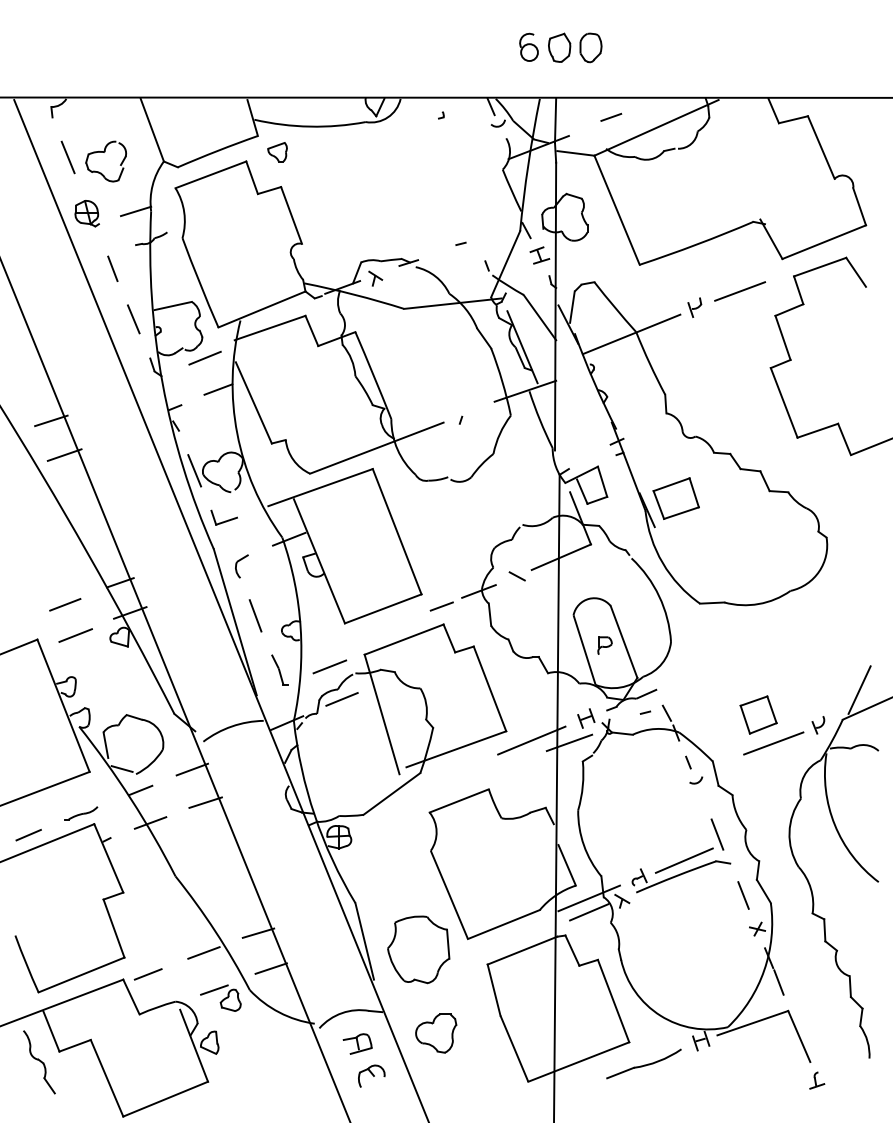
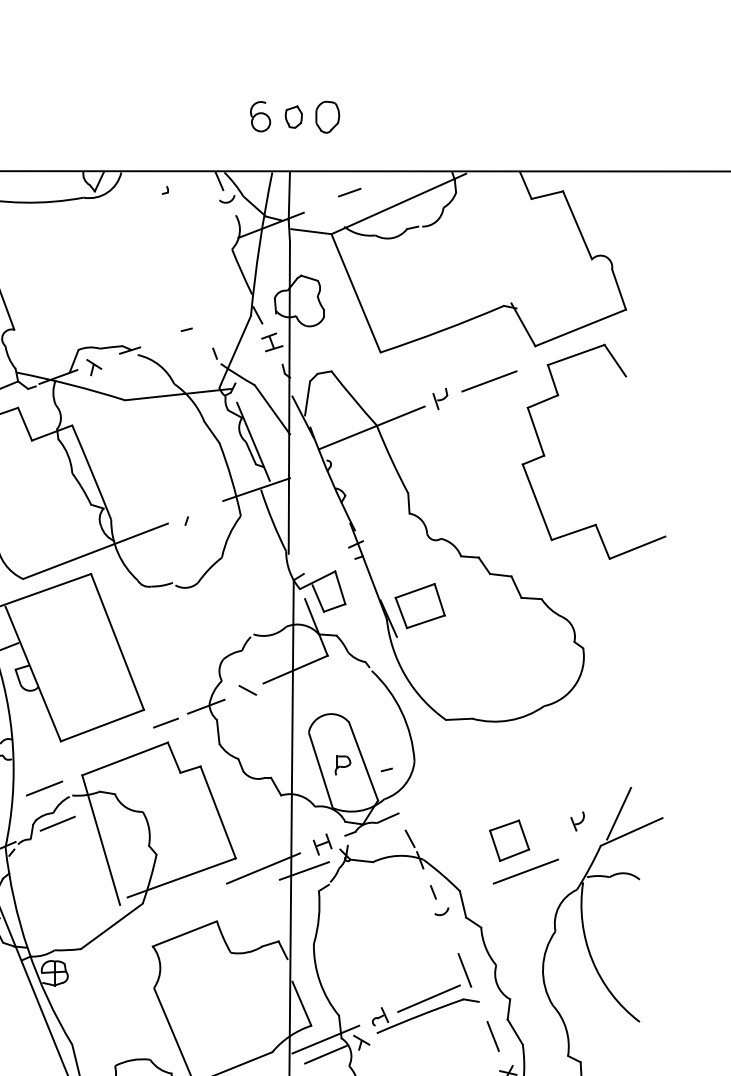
part: (559, 47) -> (293, 116), size x0.7
line: (645, 712) -> (386, 769), moved
part: (818, 725) -> (577, 821), moved

